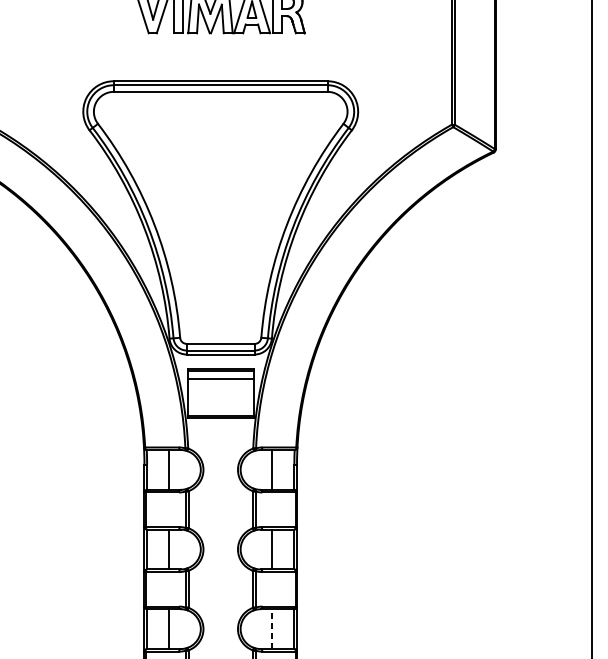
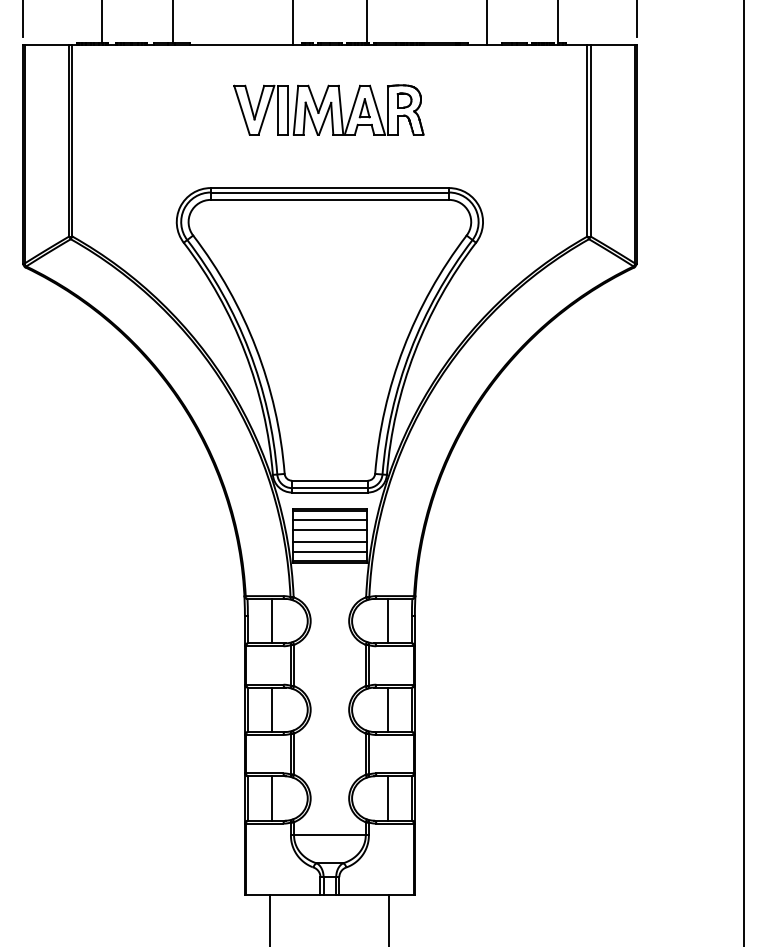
line: (220, 388) -> (329, 530), added
line: (220, 398) -> (329, 541), added
line: (220, 408) -> (329, 552), added
line: (272, 629) -> (387, 798), dashed -> solid

